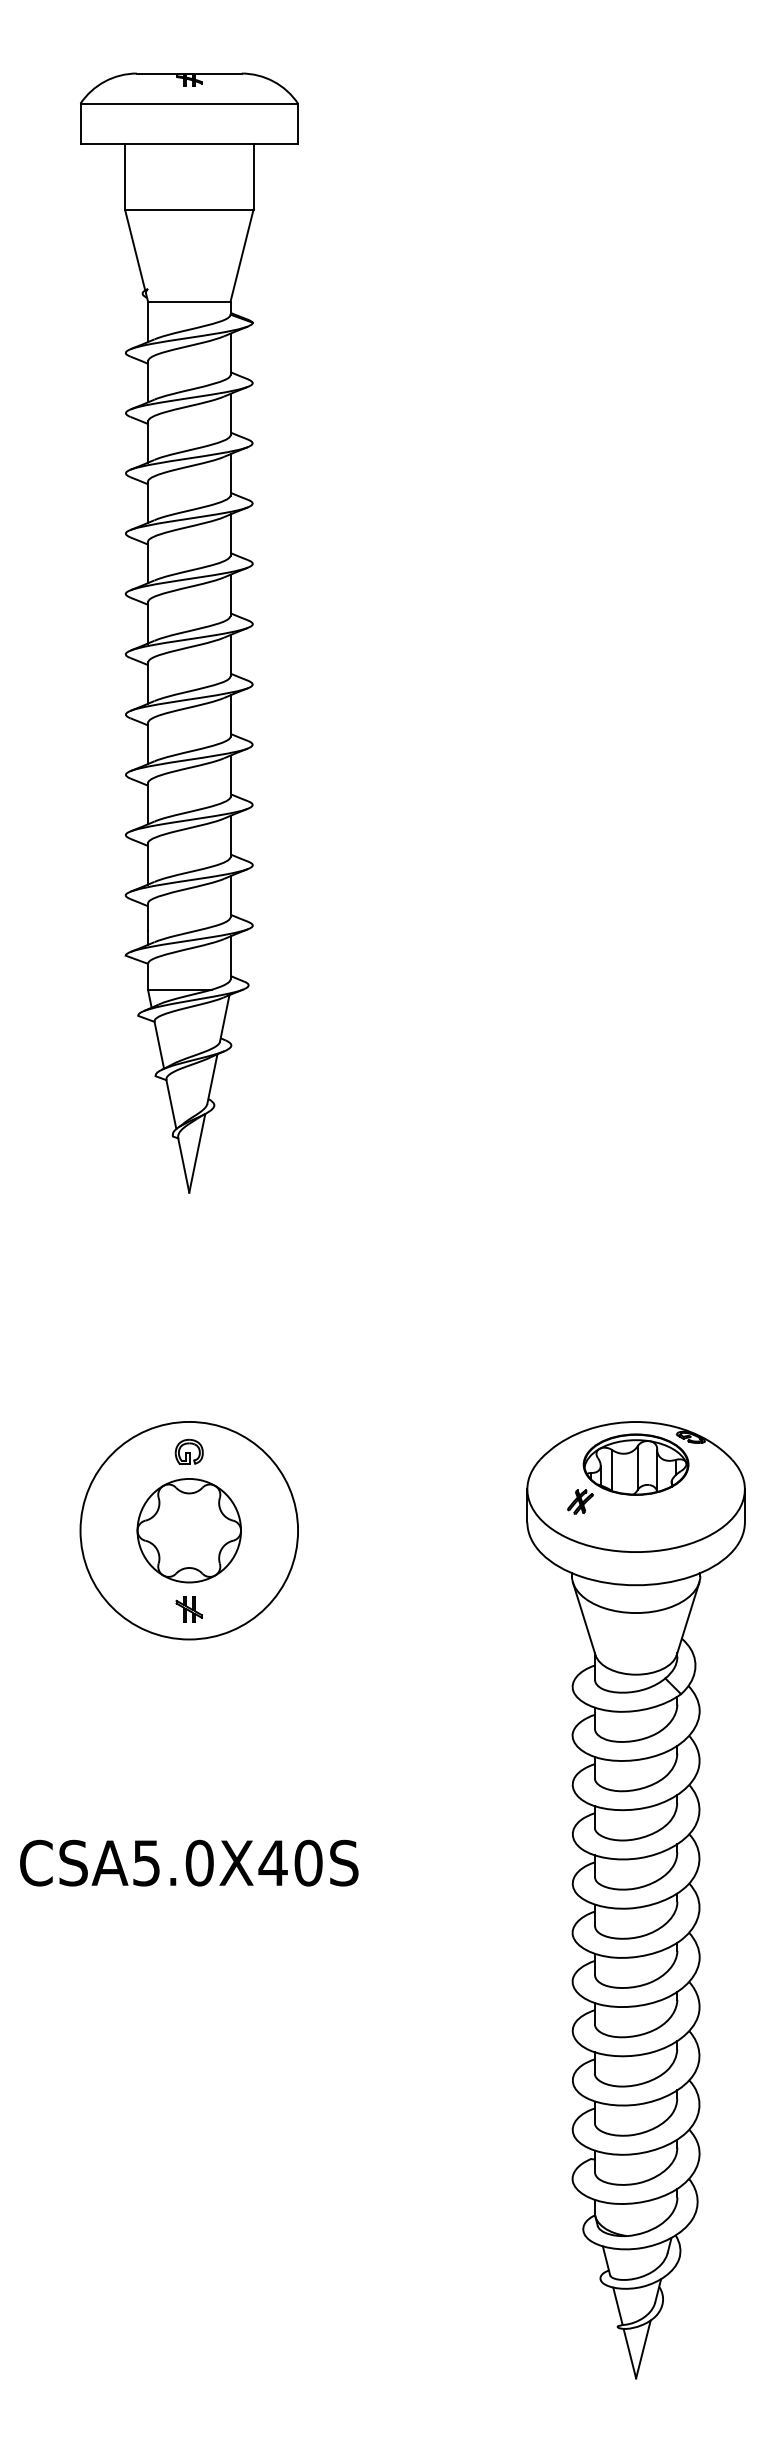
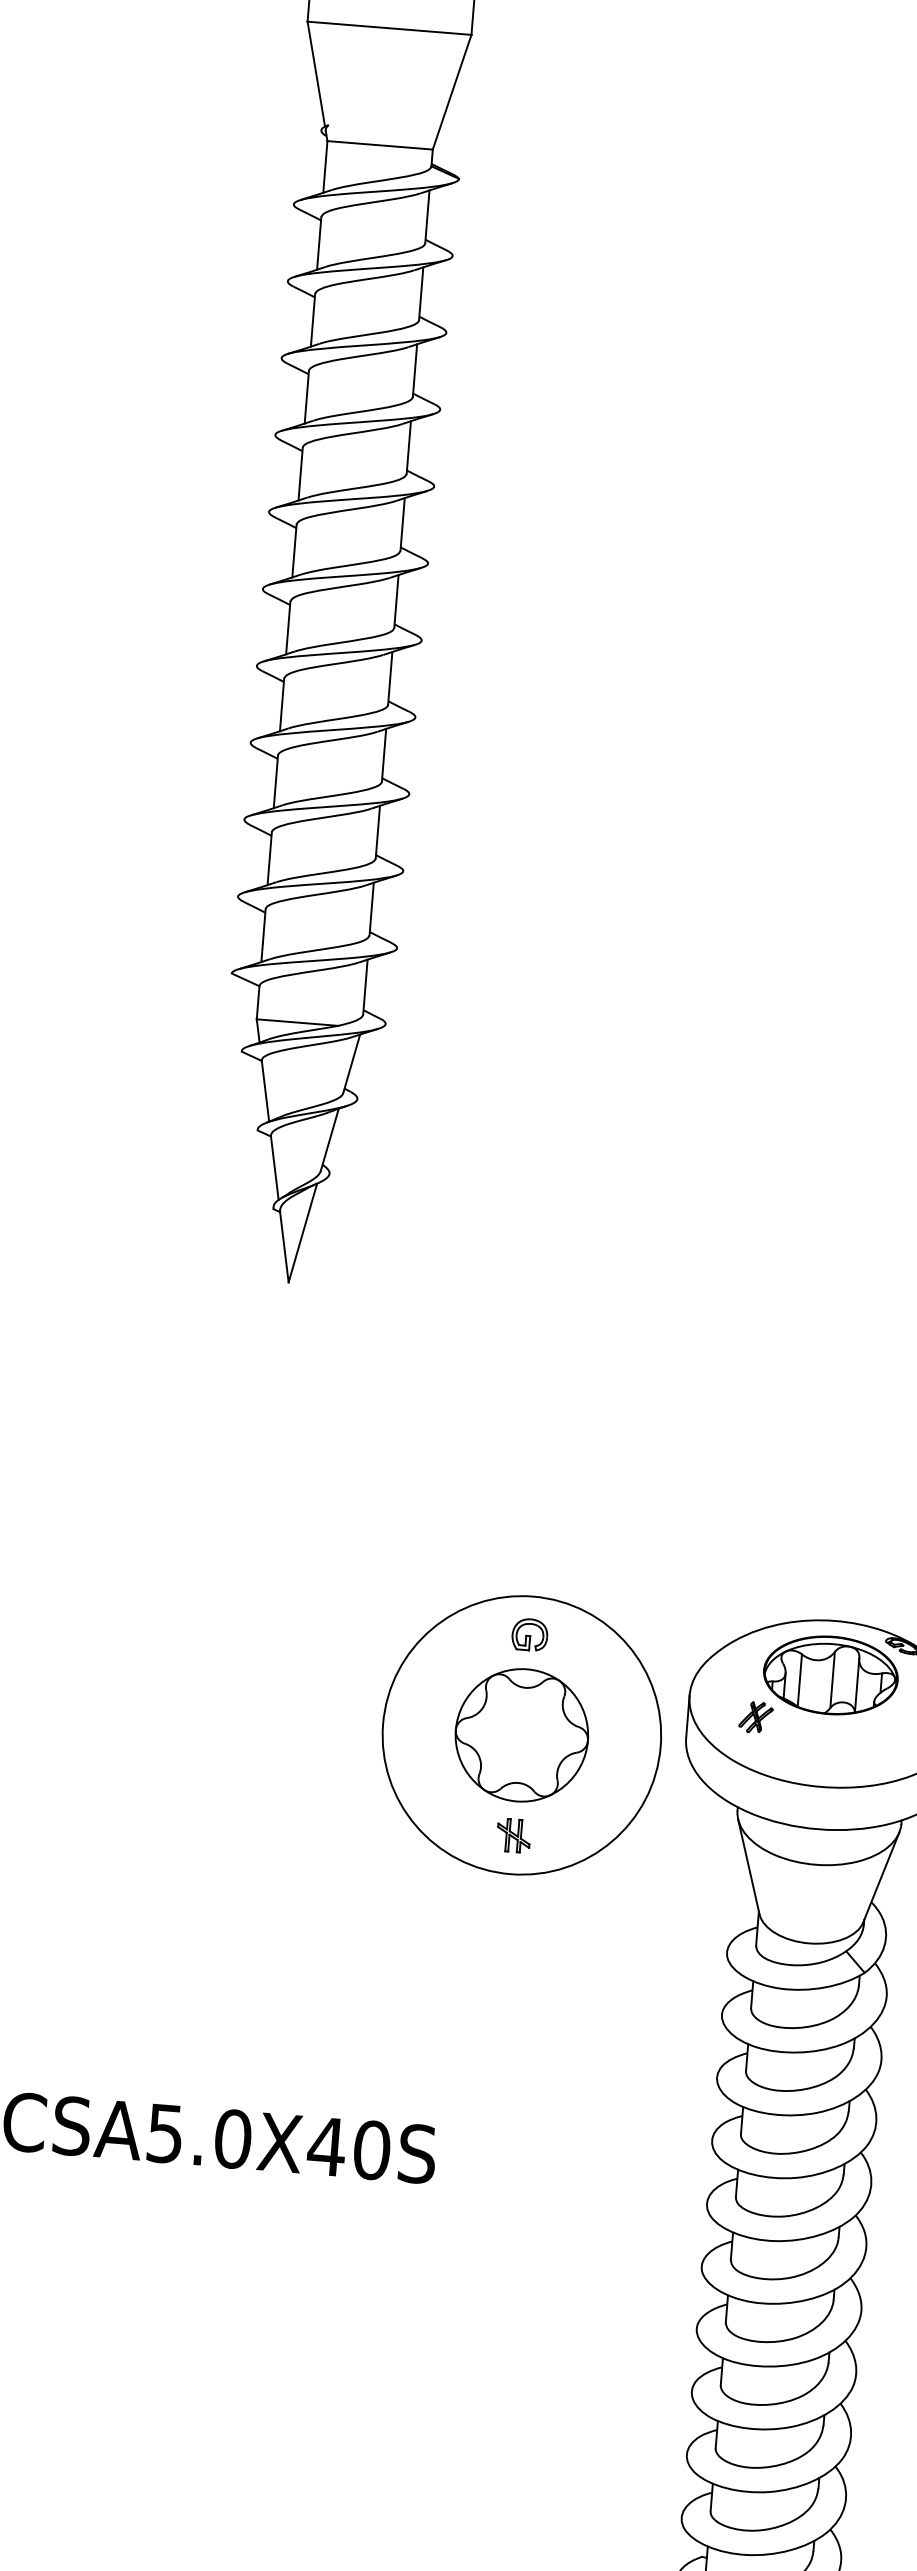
part: (188, 1530) -> (520, 1735), moved

